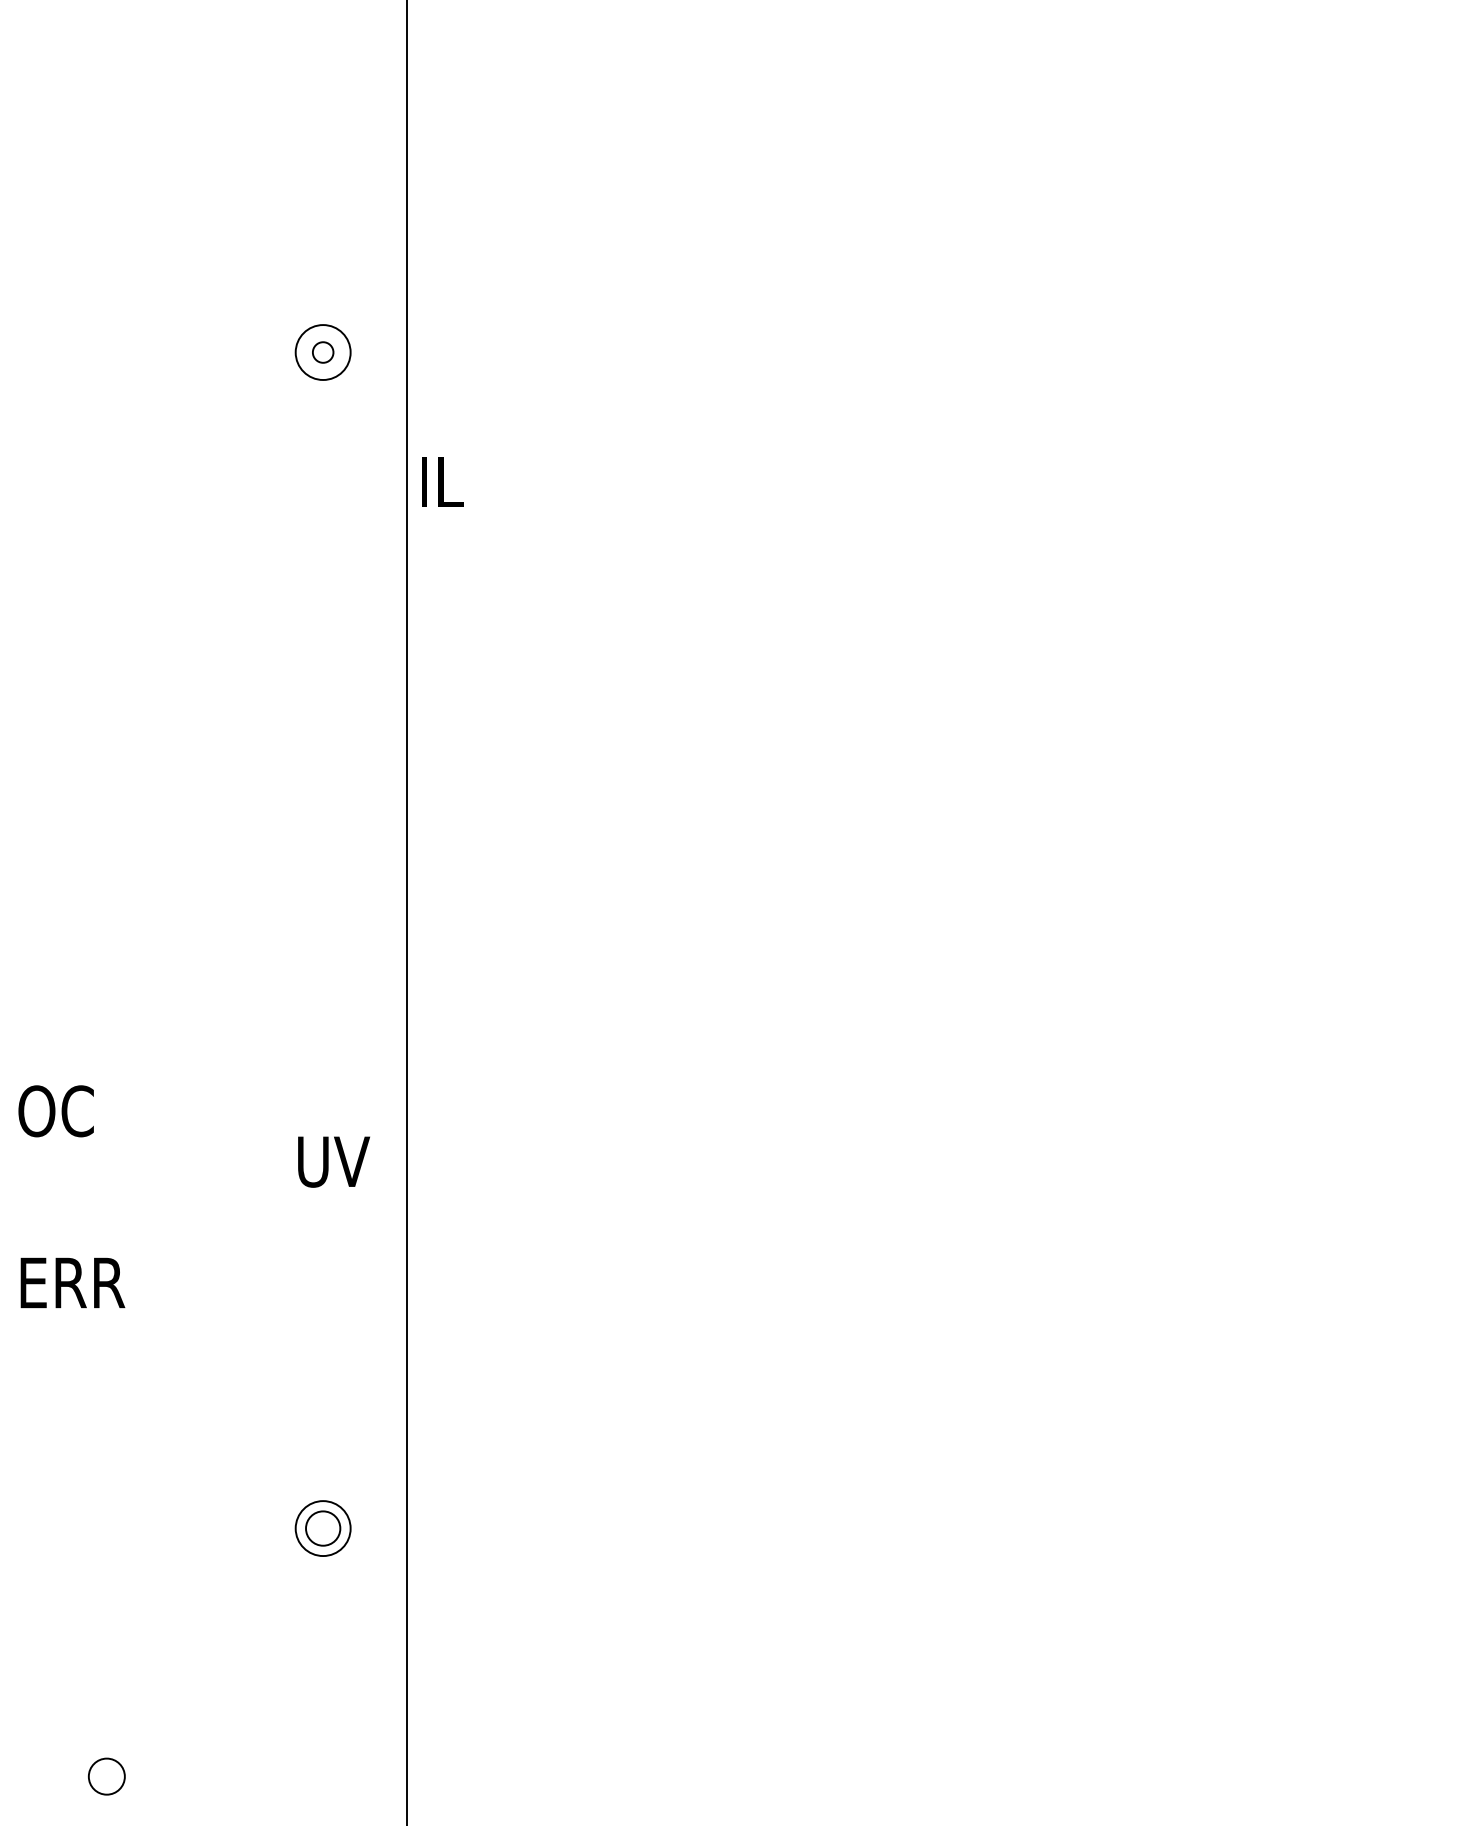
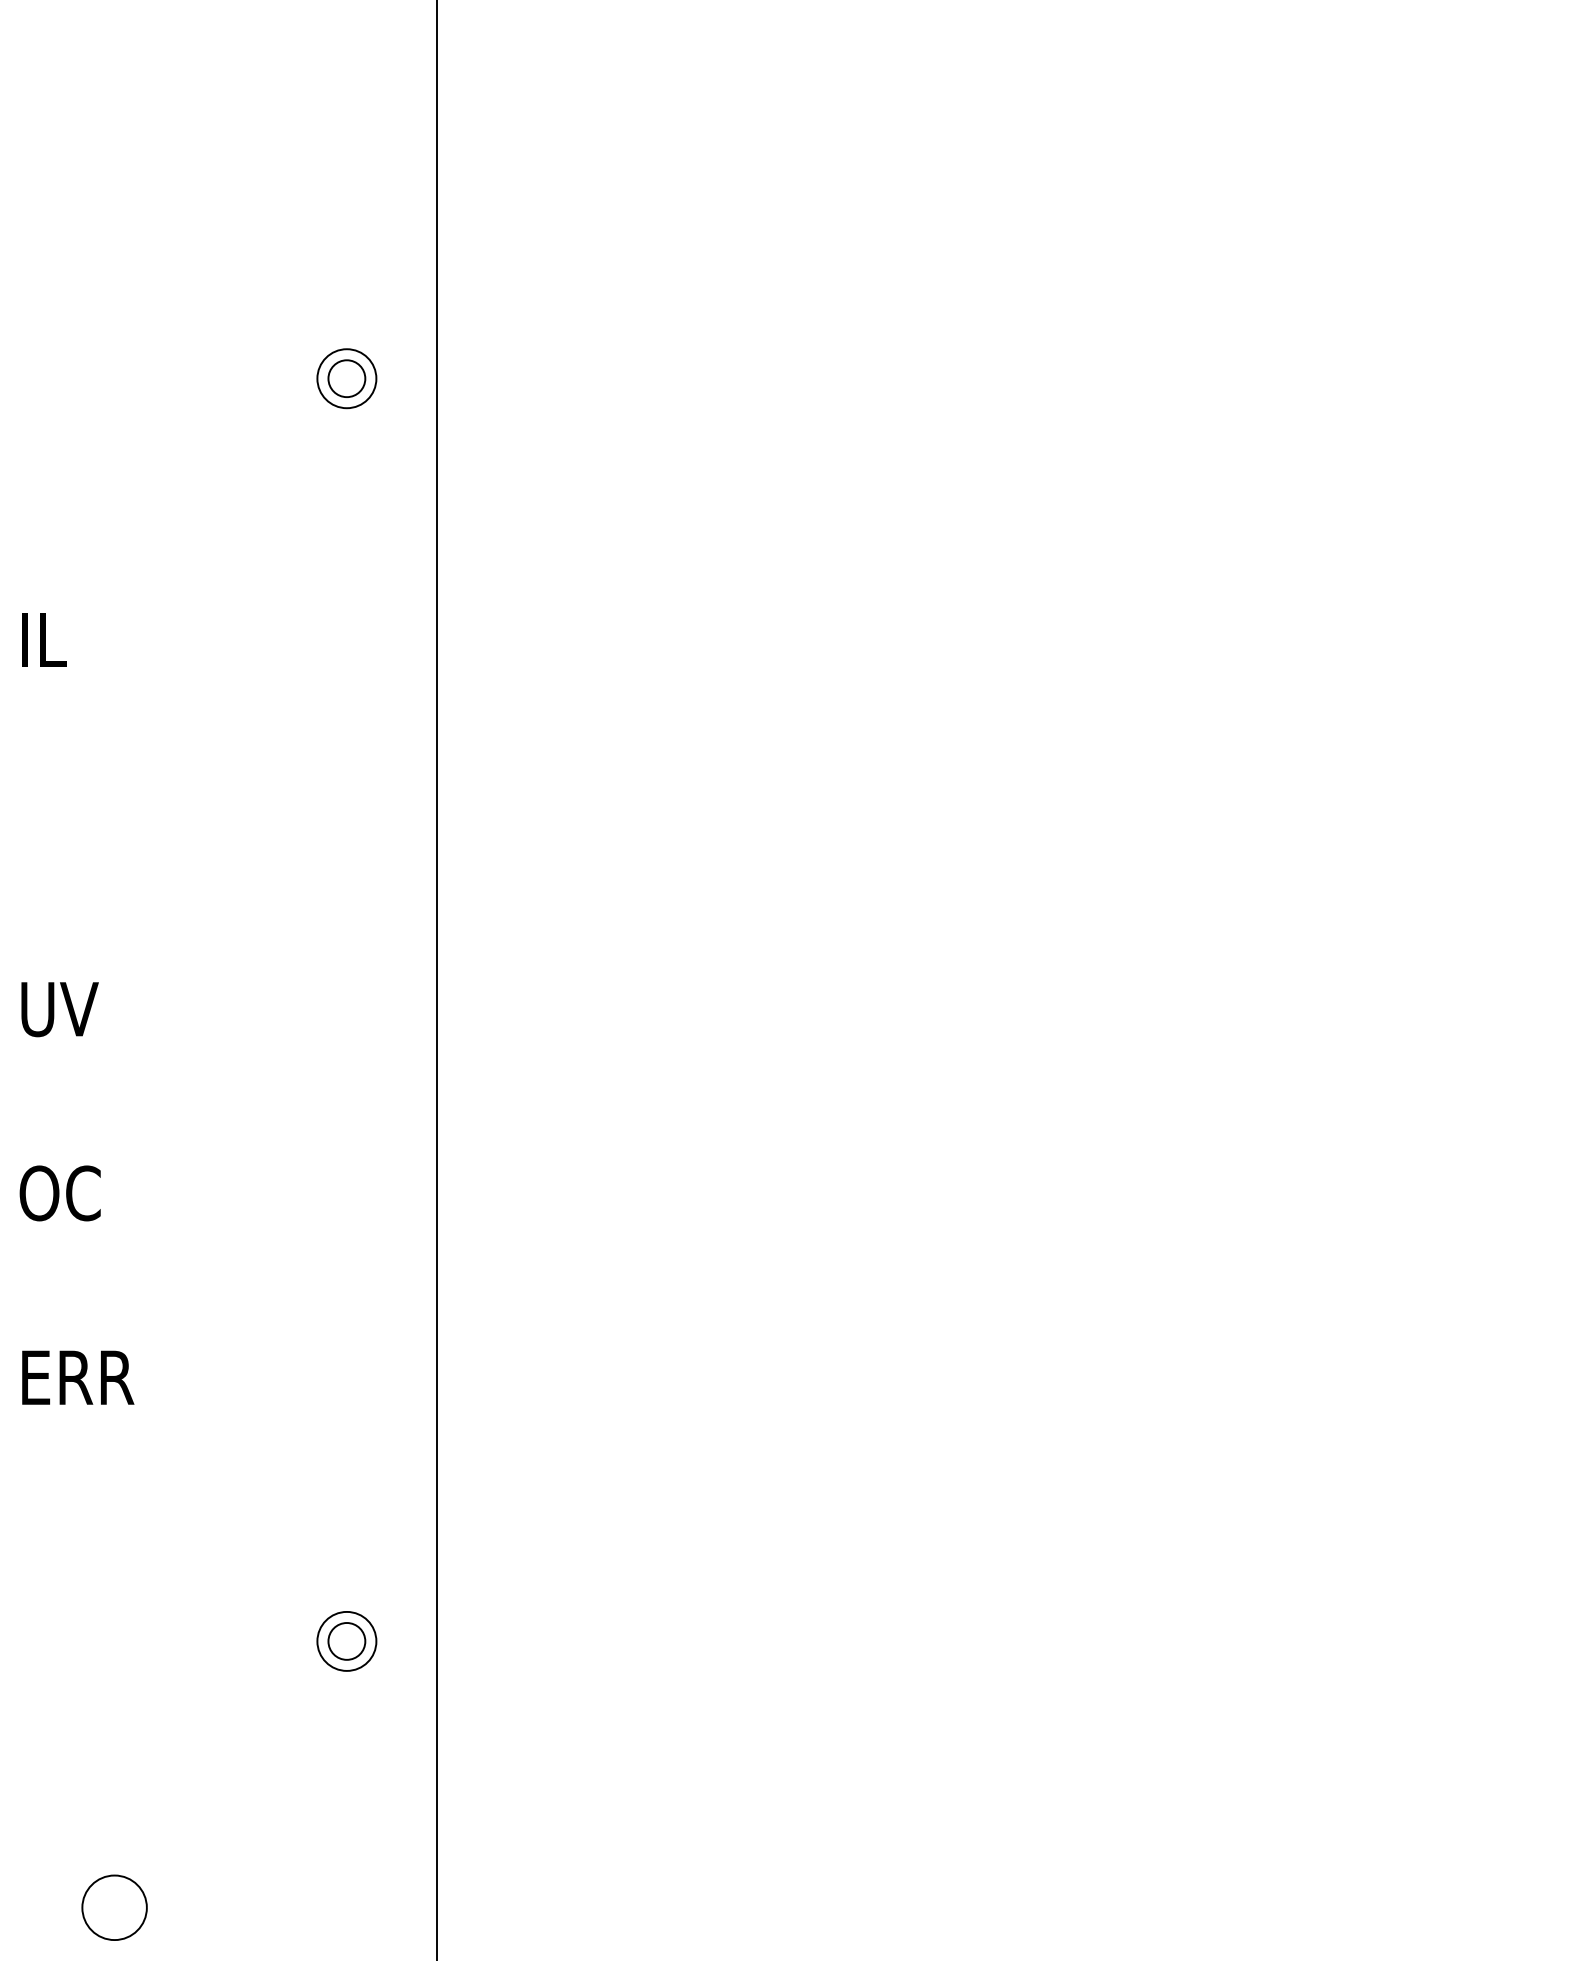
circle: (323, 352) -> (347, 378), size x1.67
text: (442, 481) -> (44, 639), moved
text: (333, 1161) -> (59, 1008), moved
circle: (106, 1776) -> (114, 1907), size x1.67

